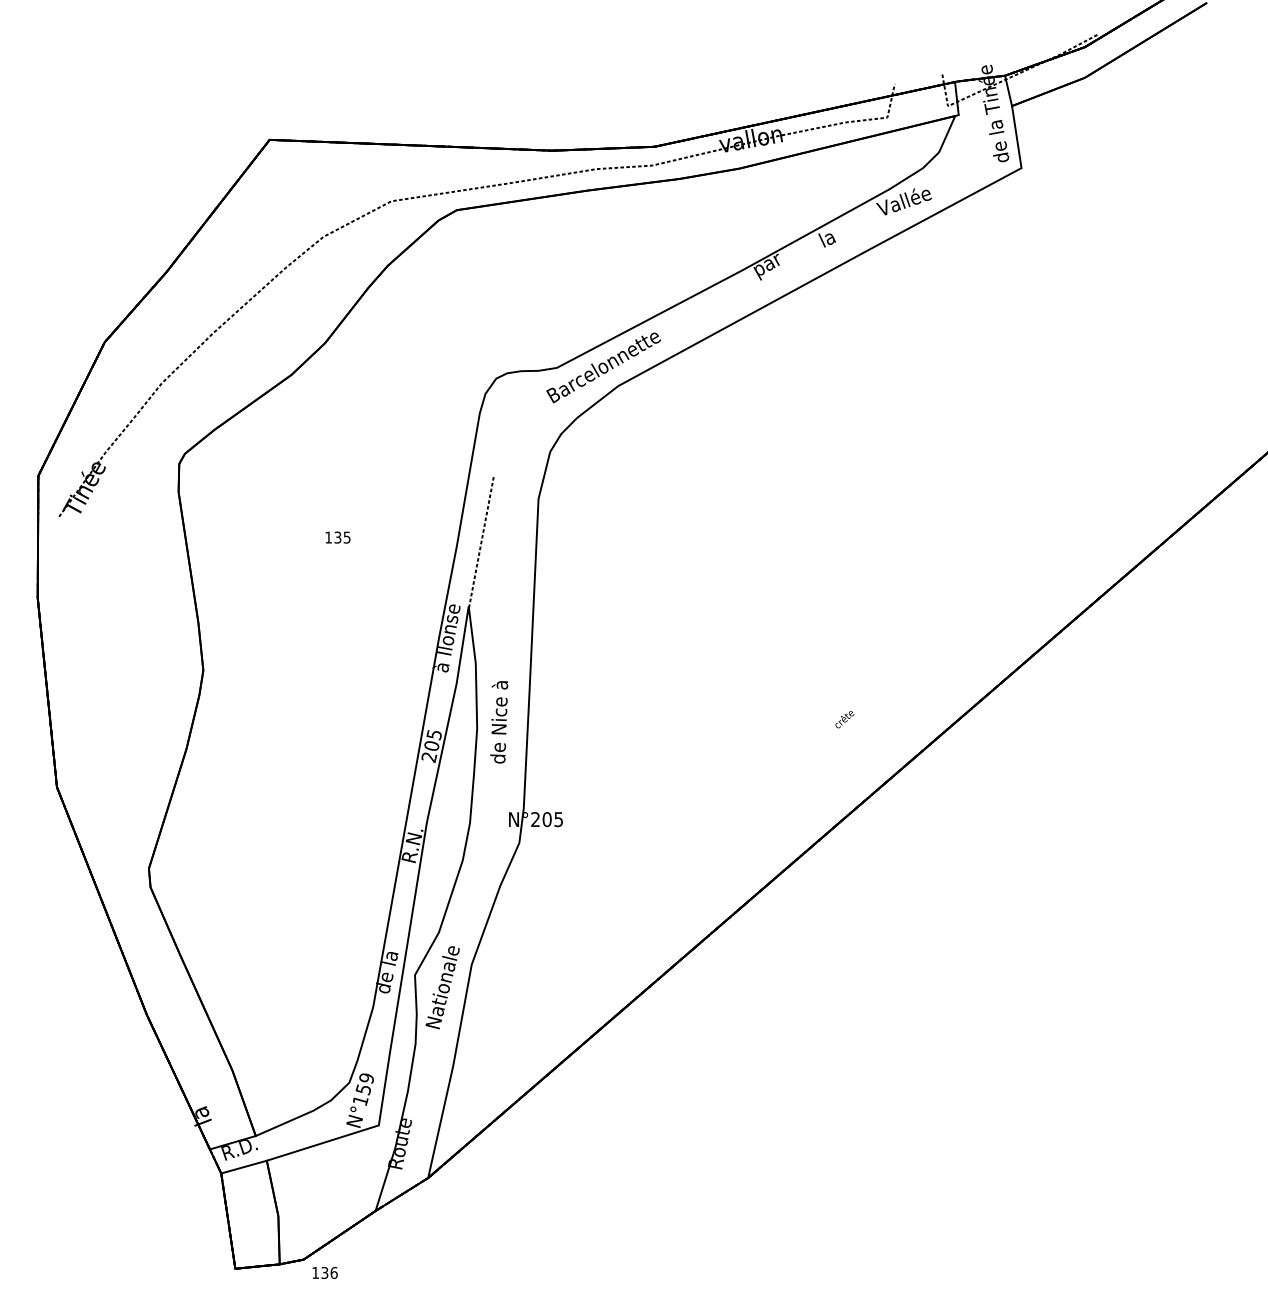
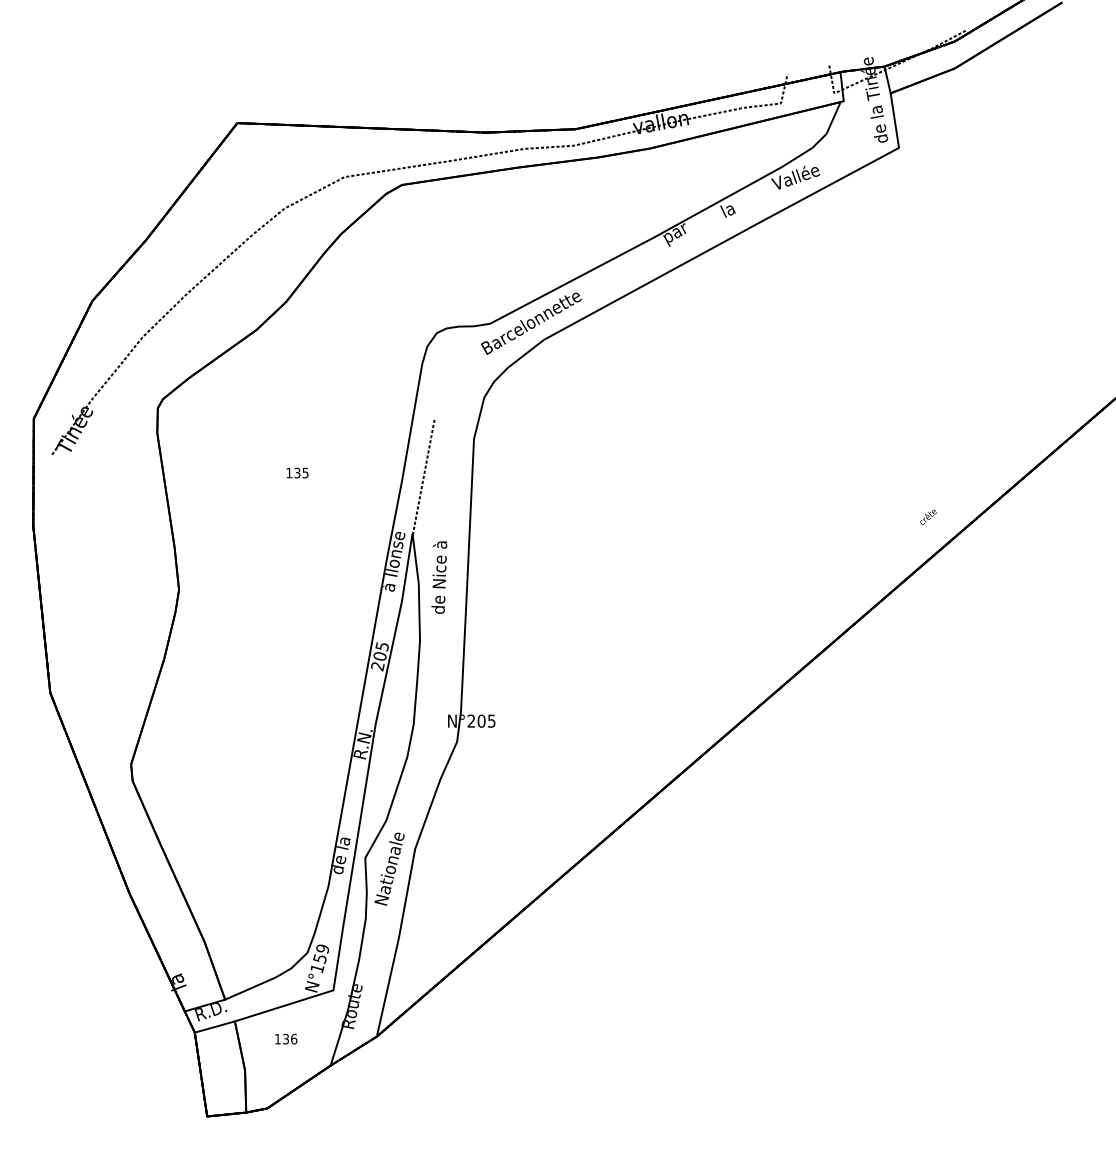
text: (844, 718) -> (928, 516), moved
text: (499, 722) -> (439, 577), moved
text: (325, 1272) -> (286, 1038), moved

